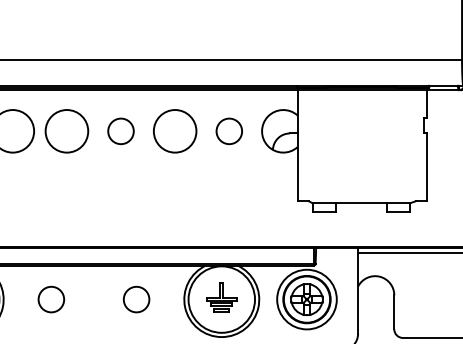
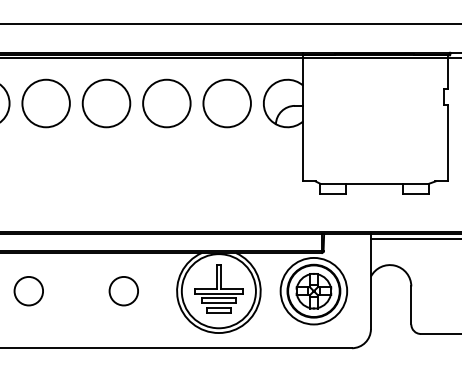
circle: (120, 131) -> (105, 103), size x1.67
circle: (229, 131) -> (227, 103), size x1.67
part: (221, 297) -> (218, 288), size x1.43

